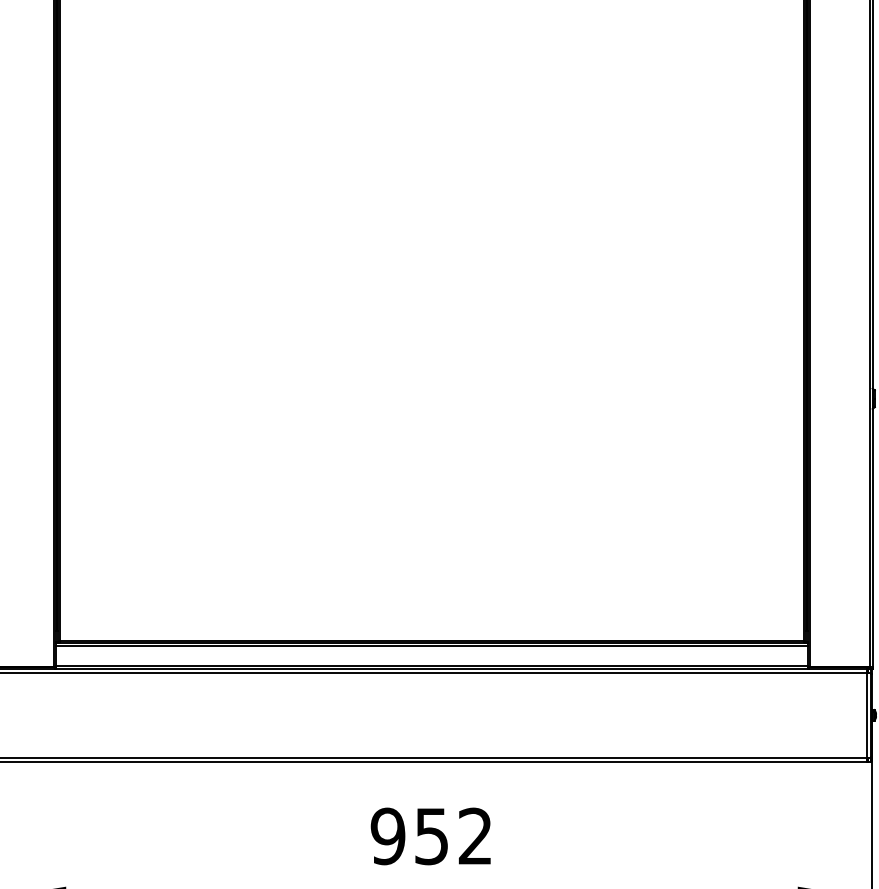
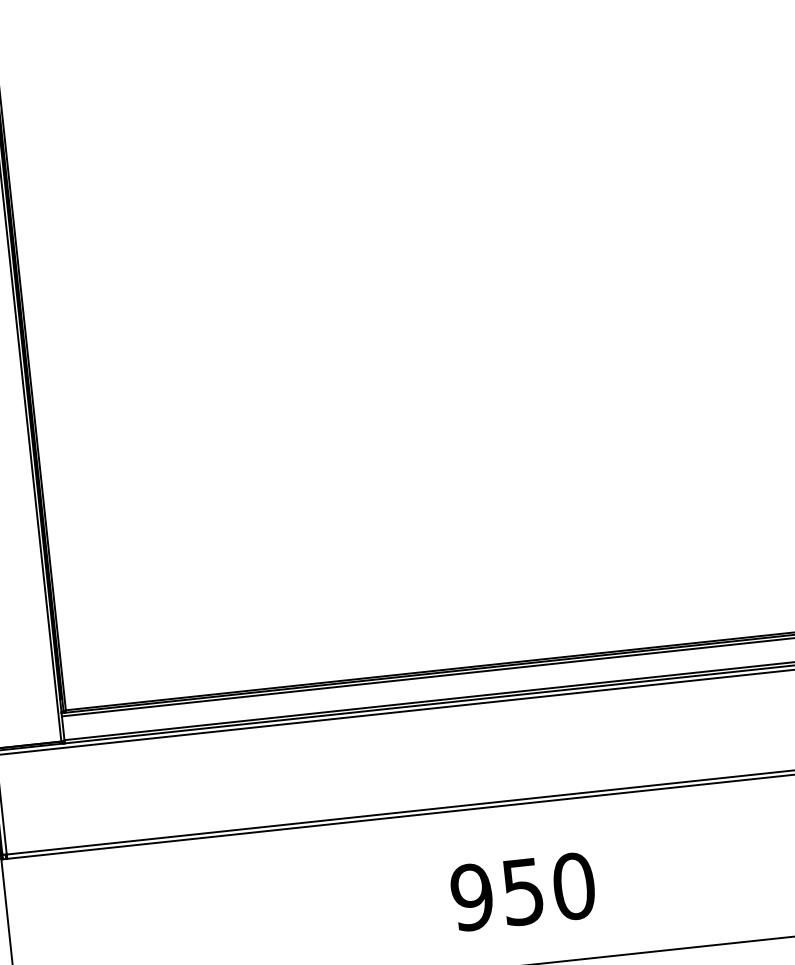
text: (475, 836) -> (574, 886), 952 -> 950

